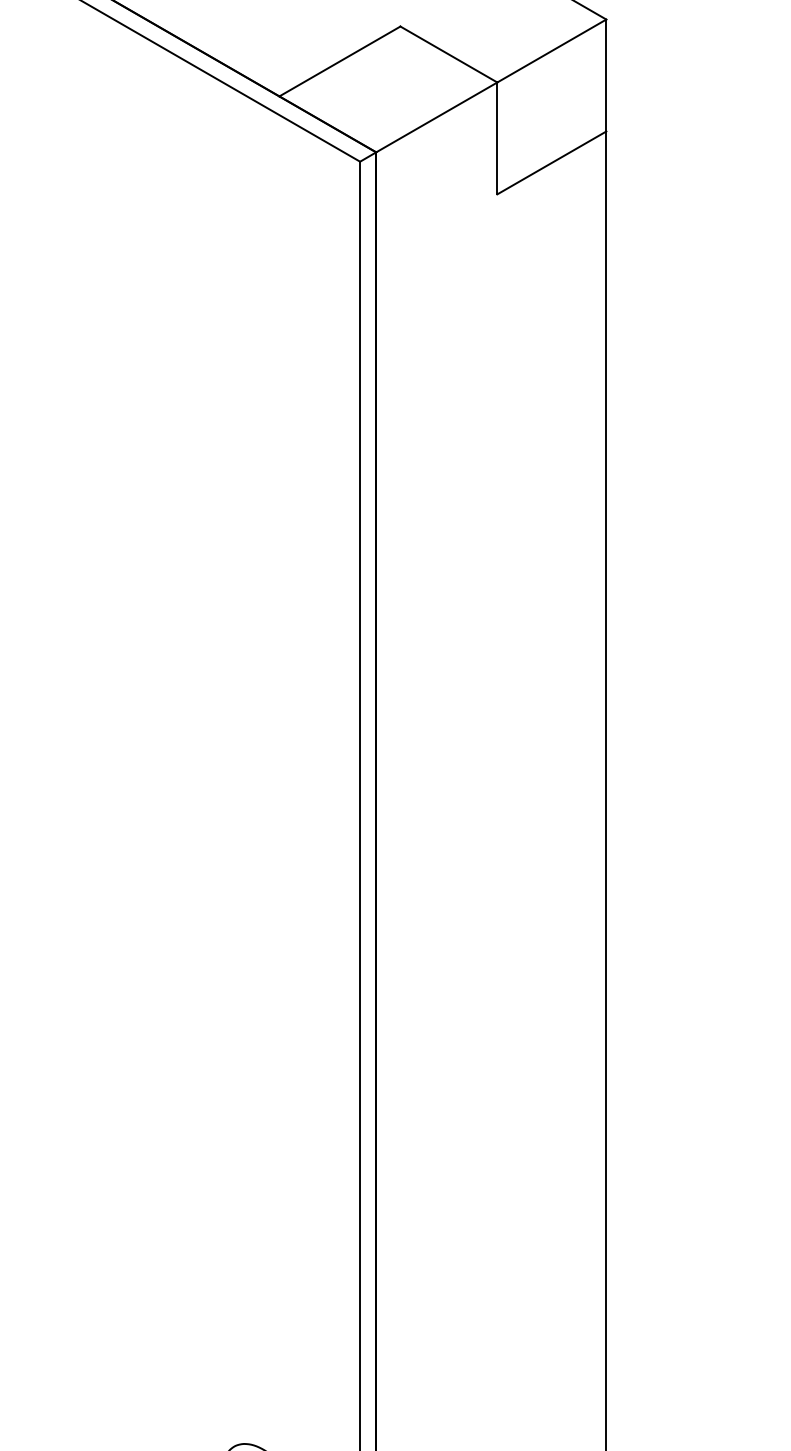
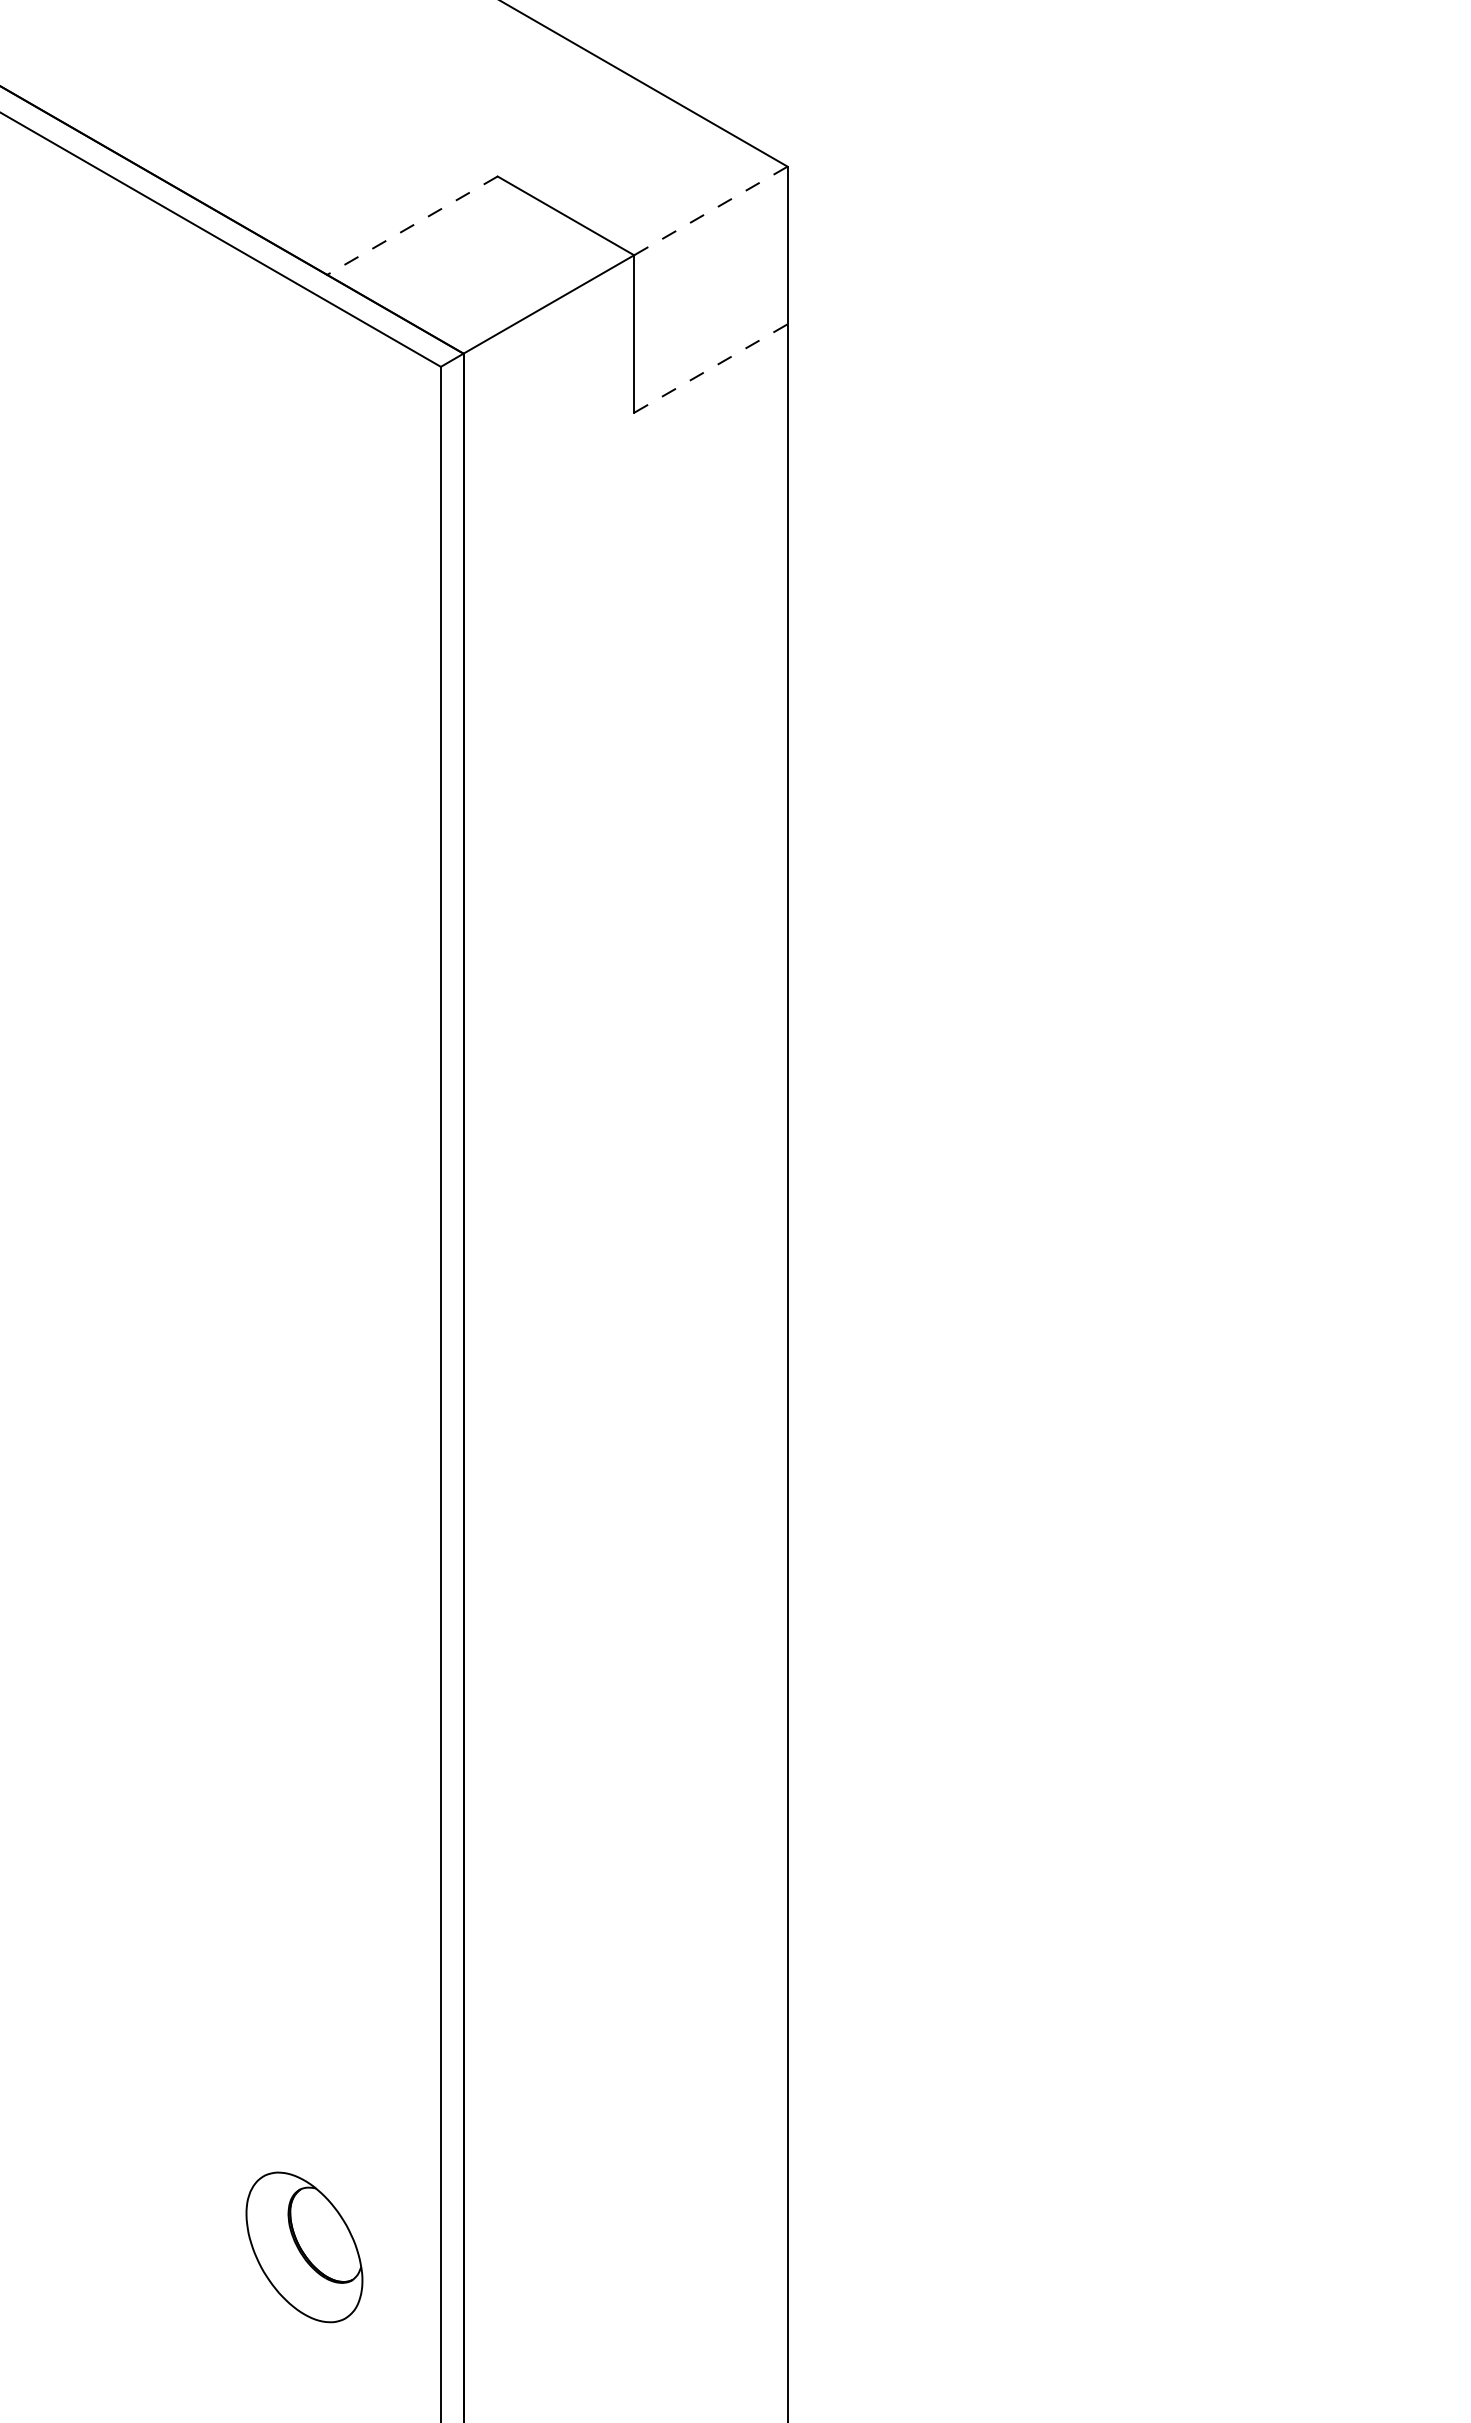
line: (551, 50) -> (710, 210), solid -> dashed
line: (339, 61) -> (412, 225), solid -> dashed
line: (551, 162) -> (710, 368), solid -> dashed

